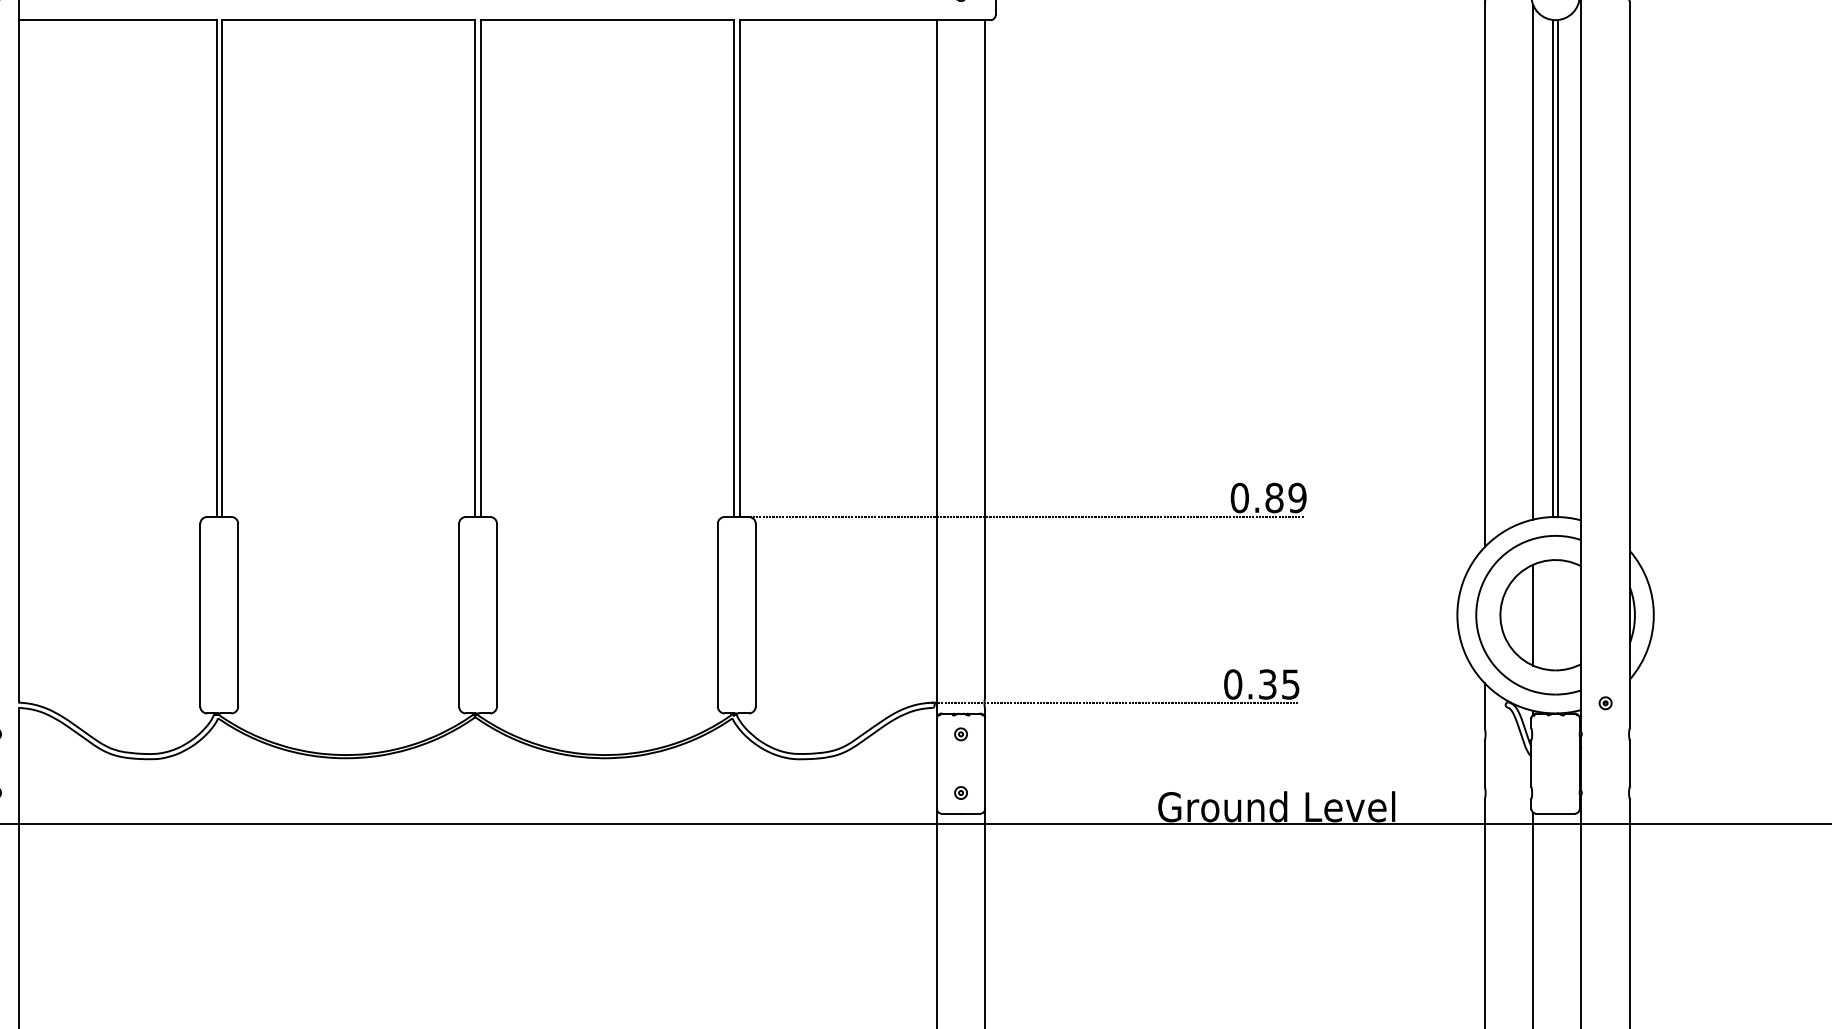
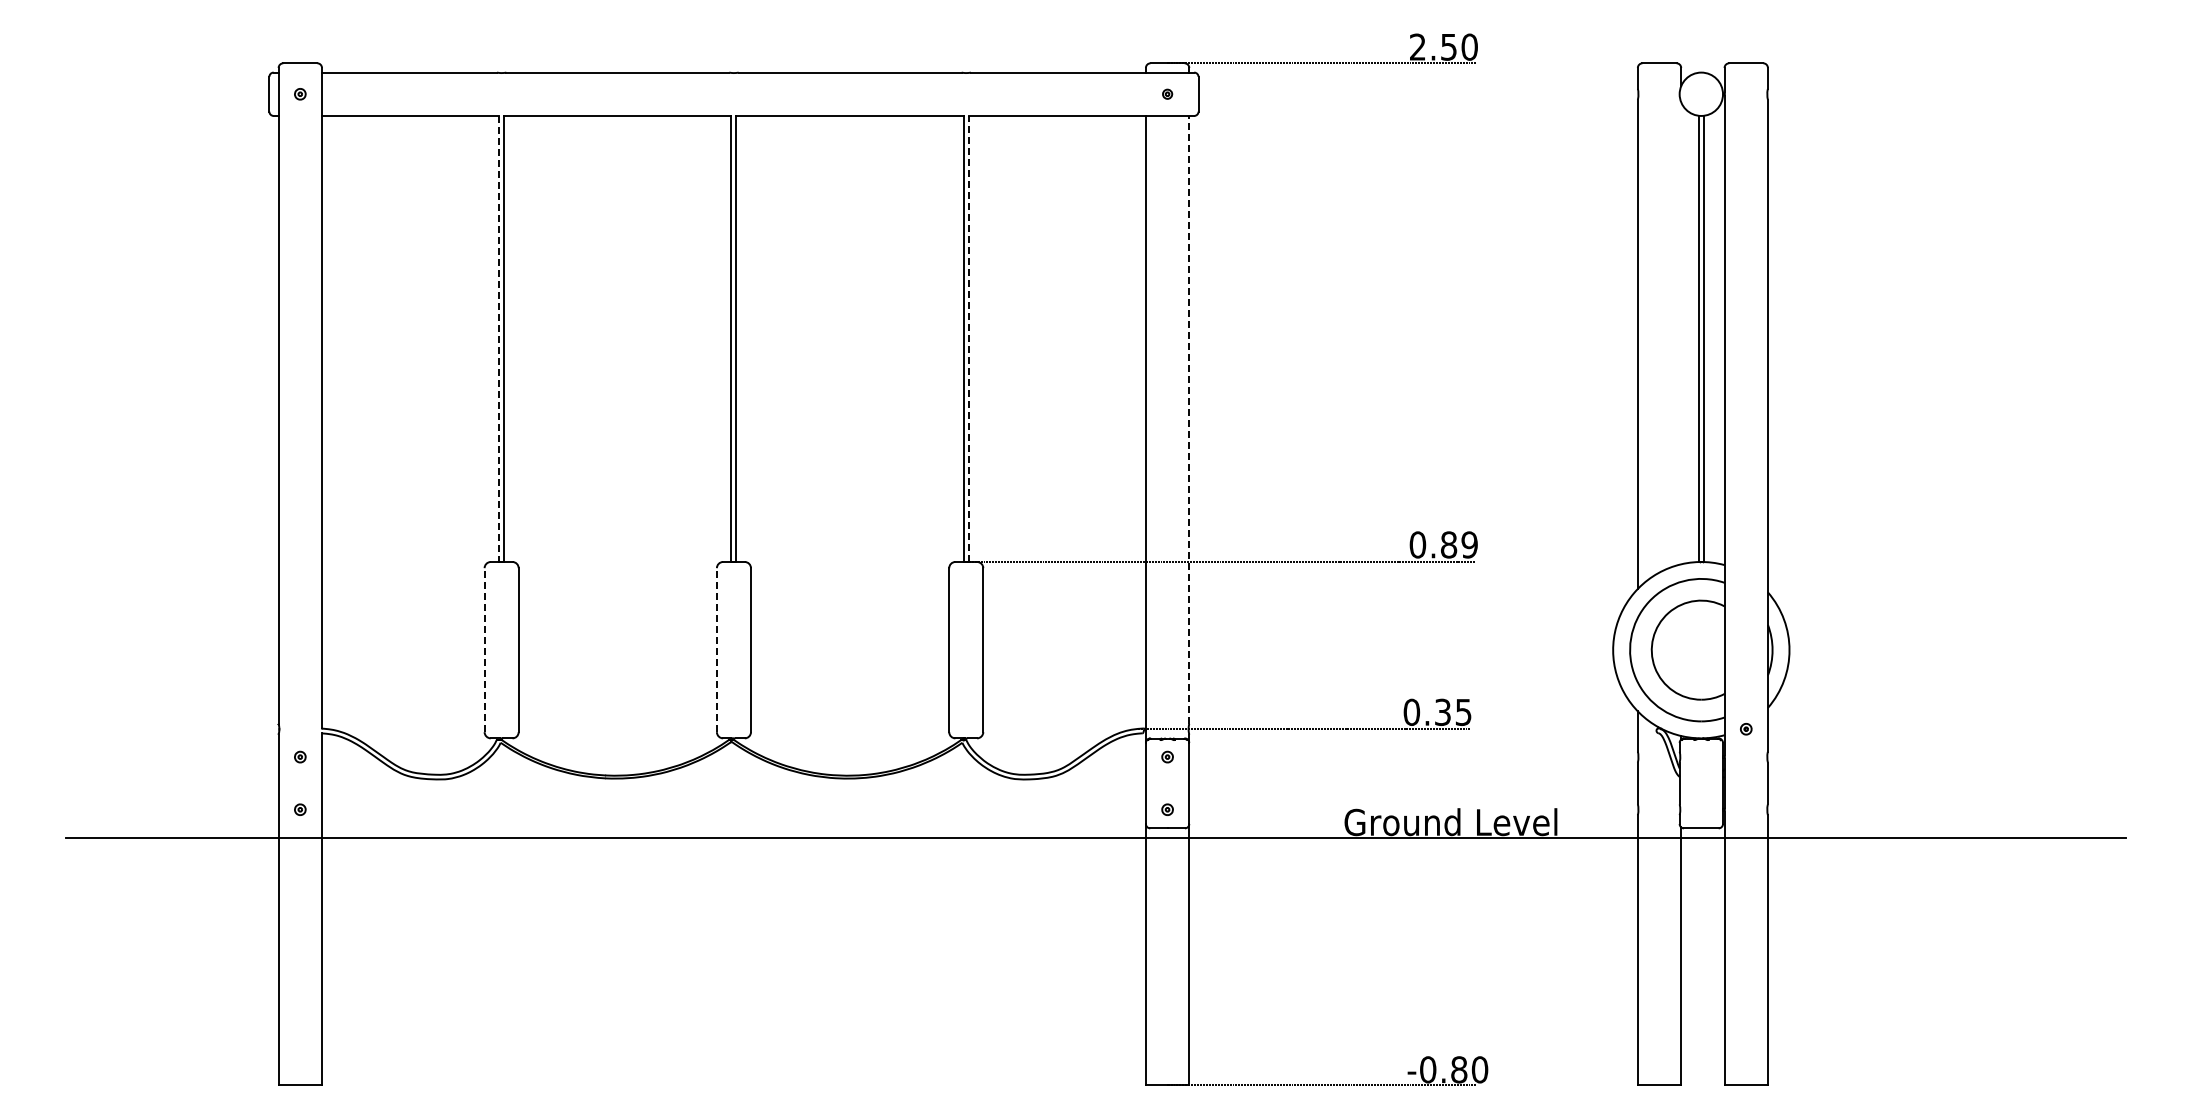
line: (1533, 262) -> (1681, 333), removed
line: (739, 268) -> (968, 338), solid -> dashed
line: (216, 269) -> (499, 339), solid -> dashed
line: (985, 358) -> (1189, 419), solid -> dashed
line: (1533, 614) -> (1681, 649), removed
line: (200, 615) -> (484, 650), solid -> dashed
line: (458, 615) -> (716, 650), solid -> dashed

